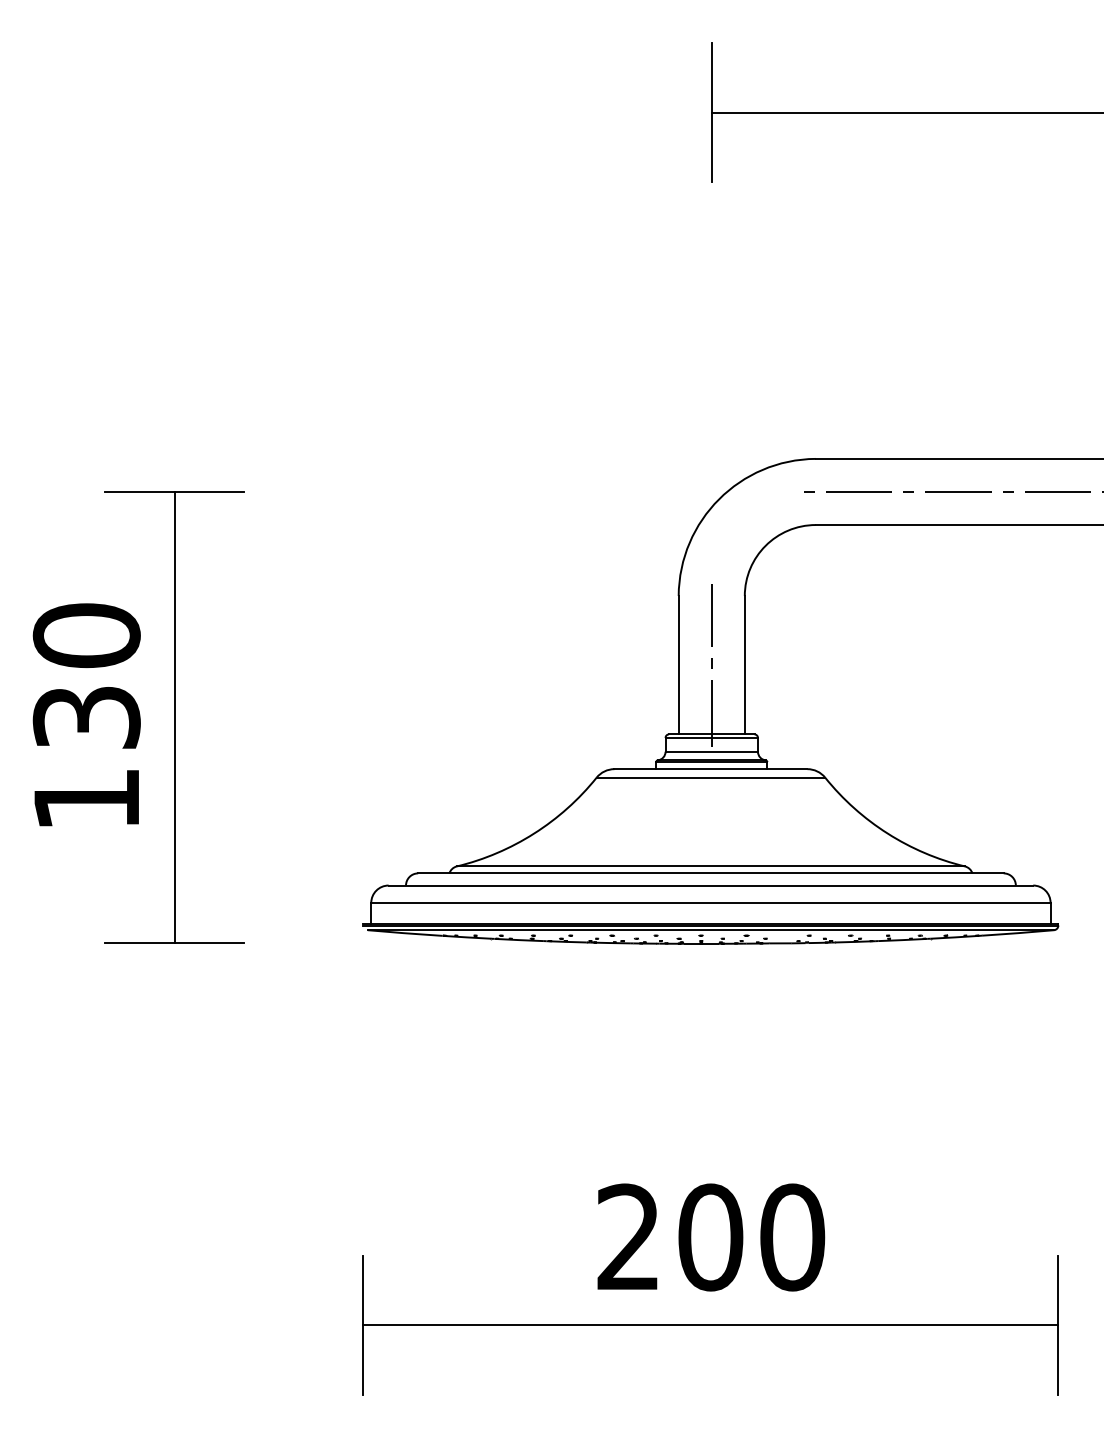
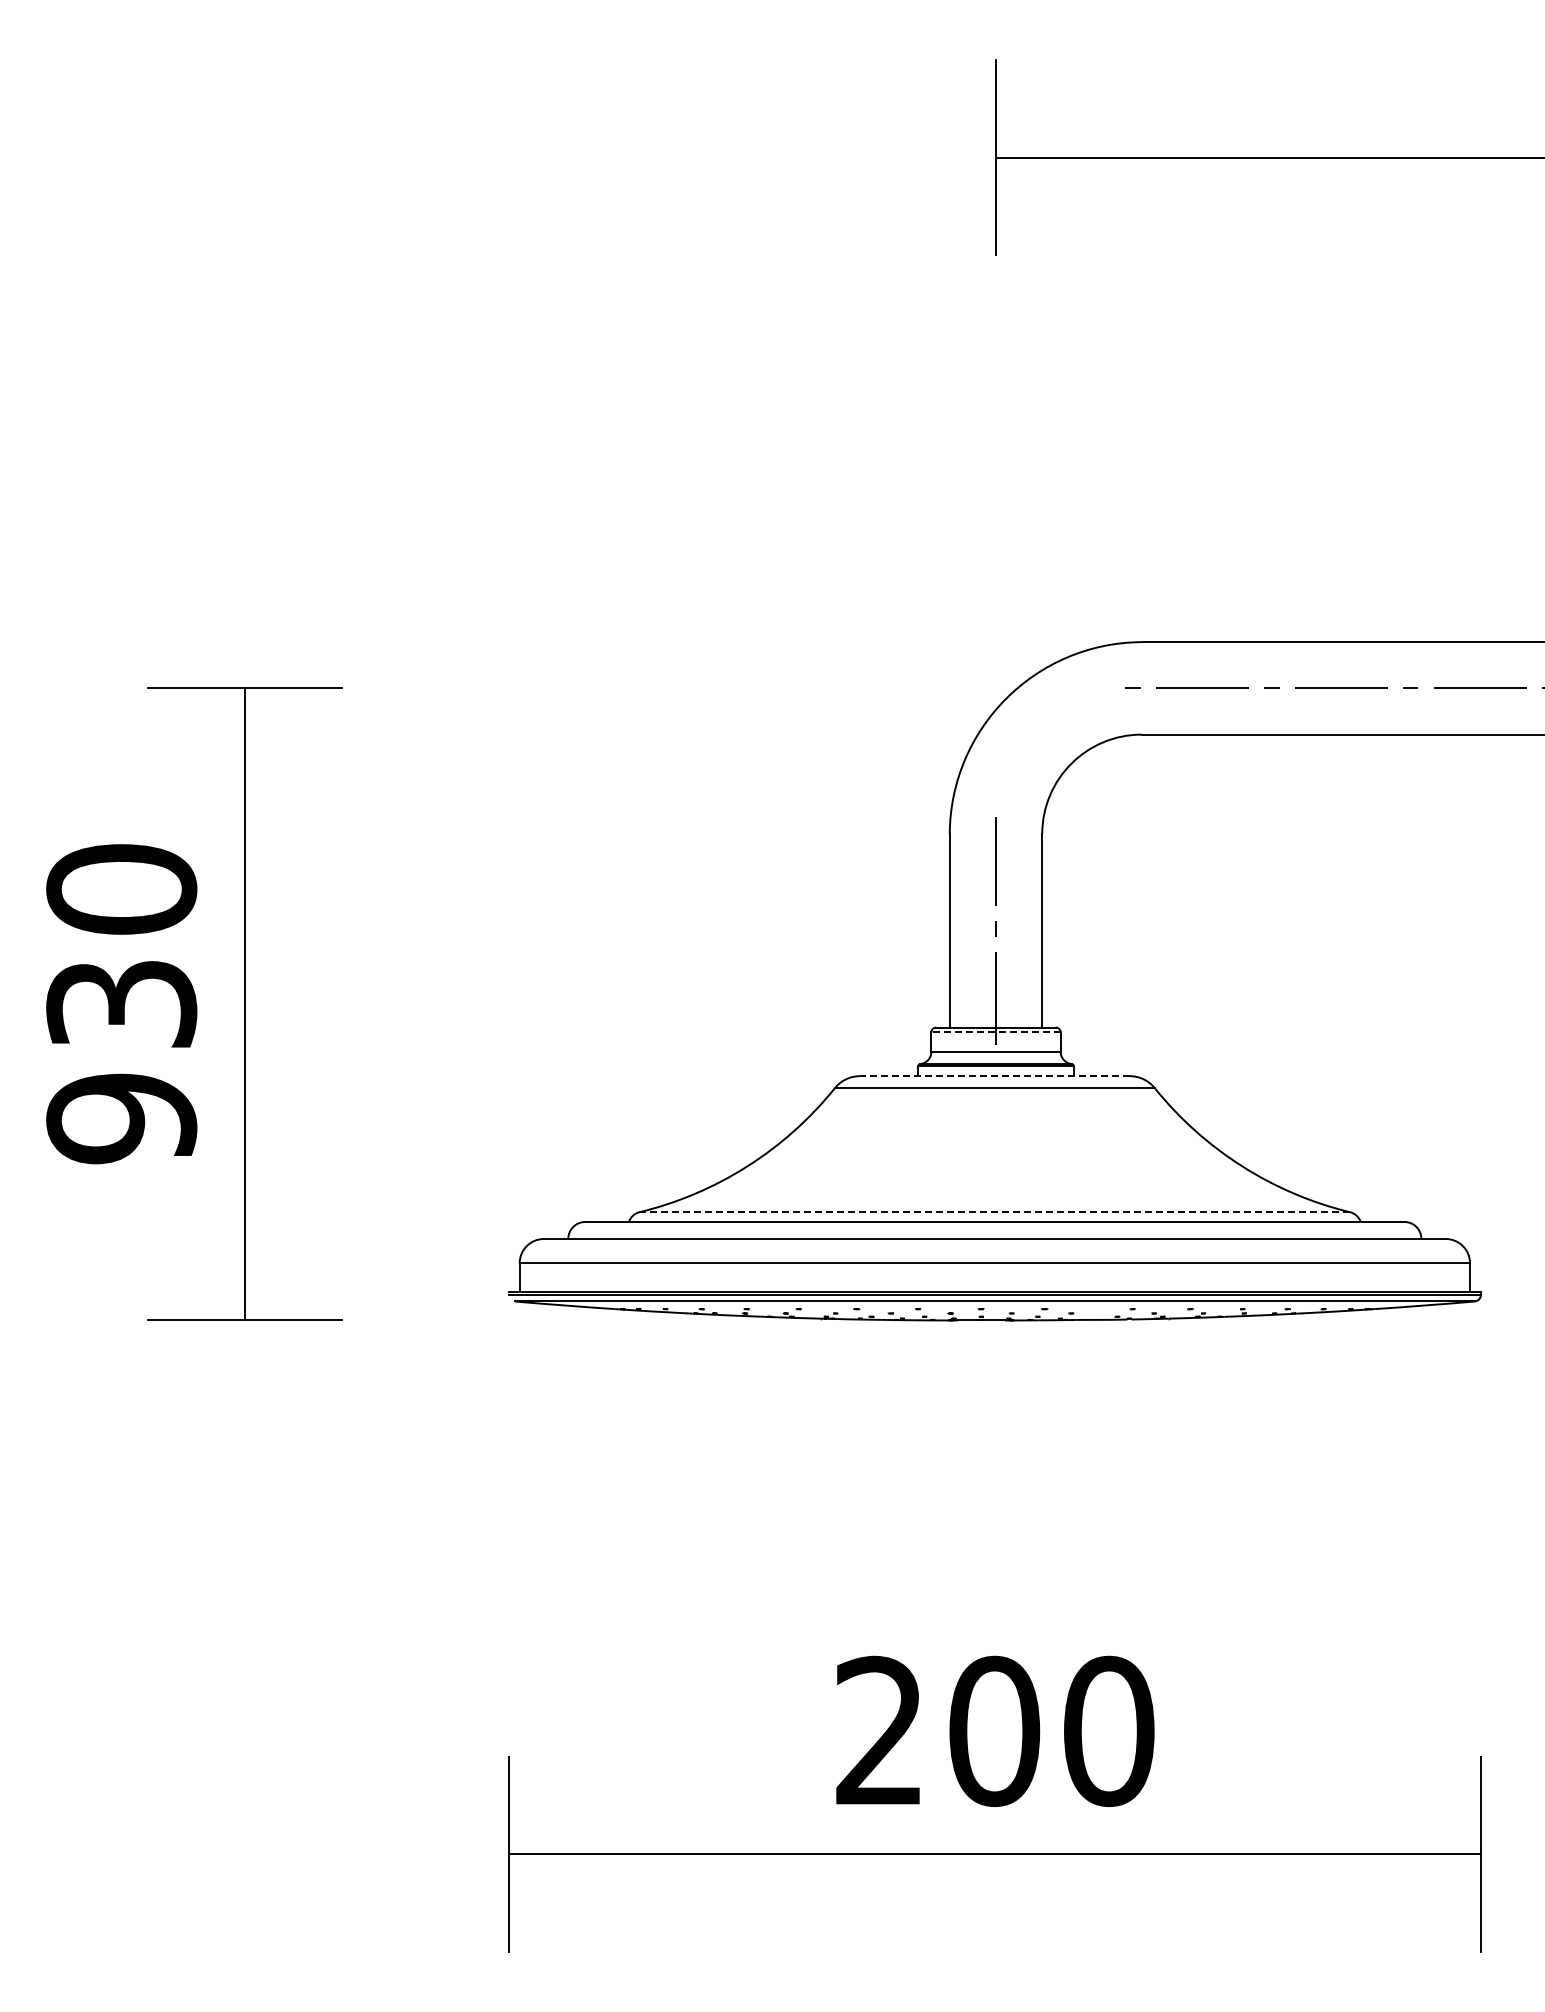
line: (712, 737) -> (996, 1032), solid -> dashed
line: (710, 769) -> (994, 1076), solid -> dashed
text: (86, 799) -> (121, 1118), 130 -> 930
line: (710, 866) -> (994, 1212), solid -> dashed

